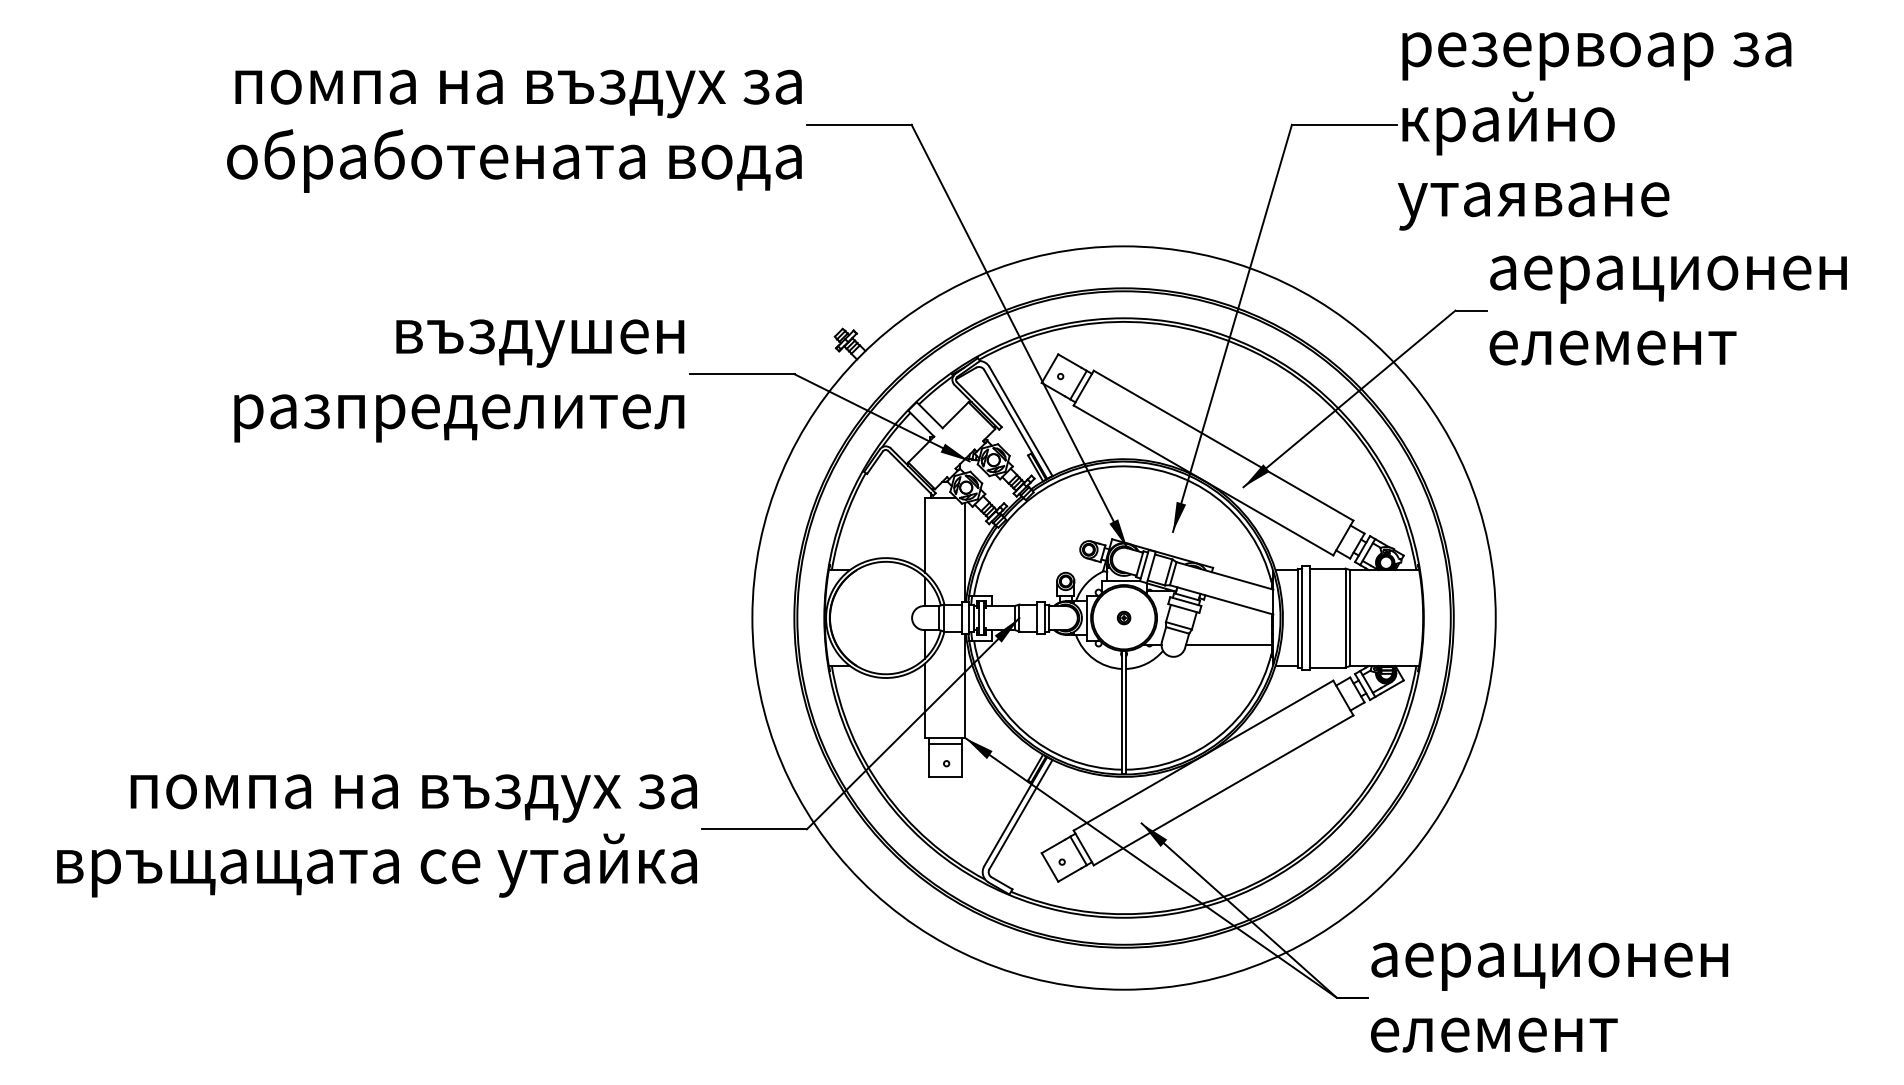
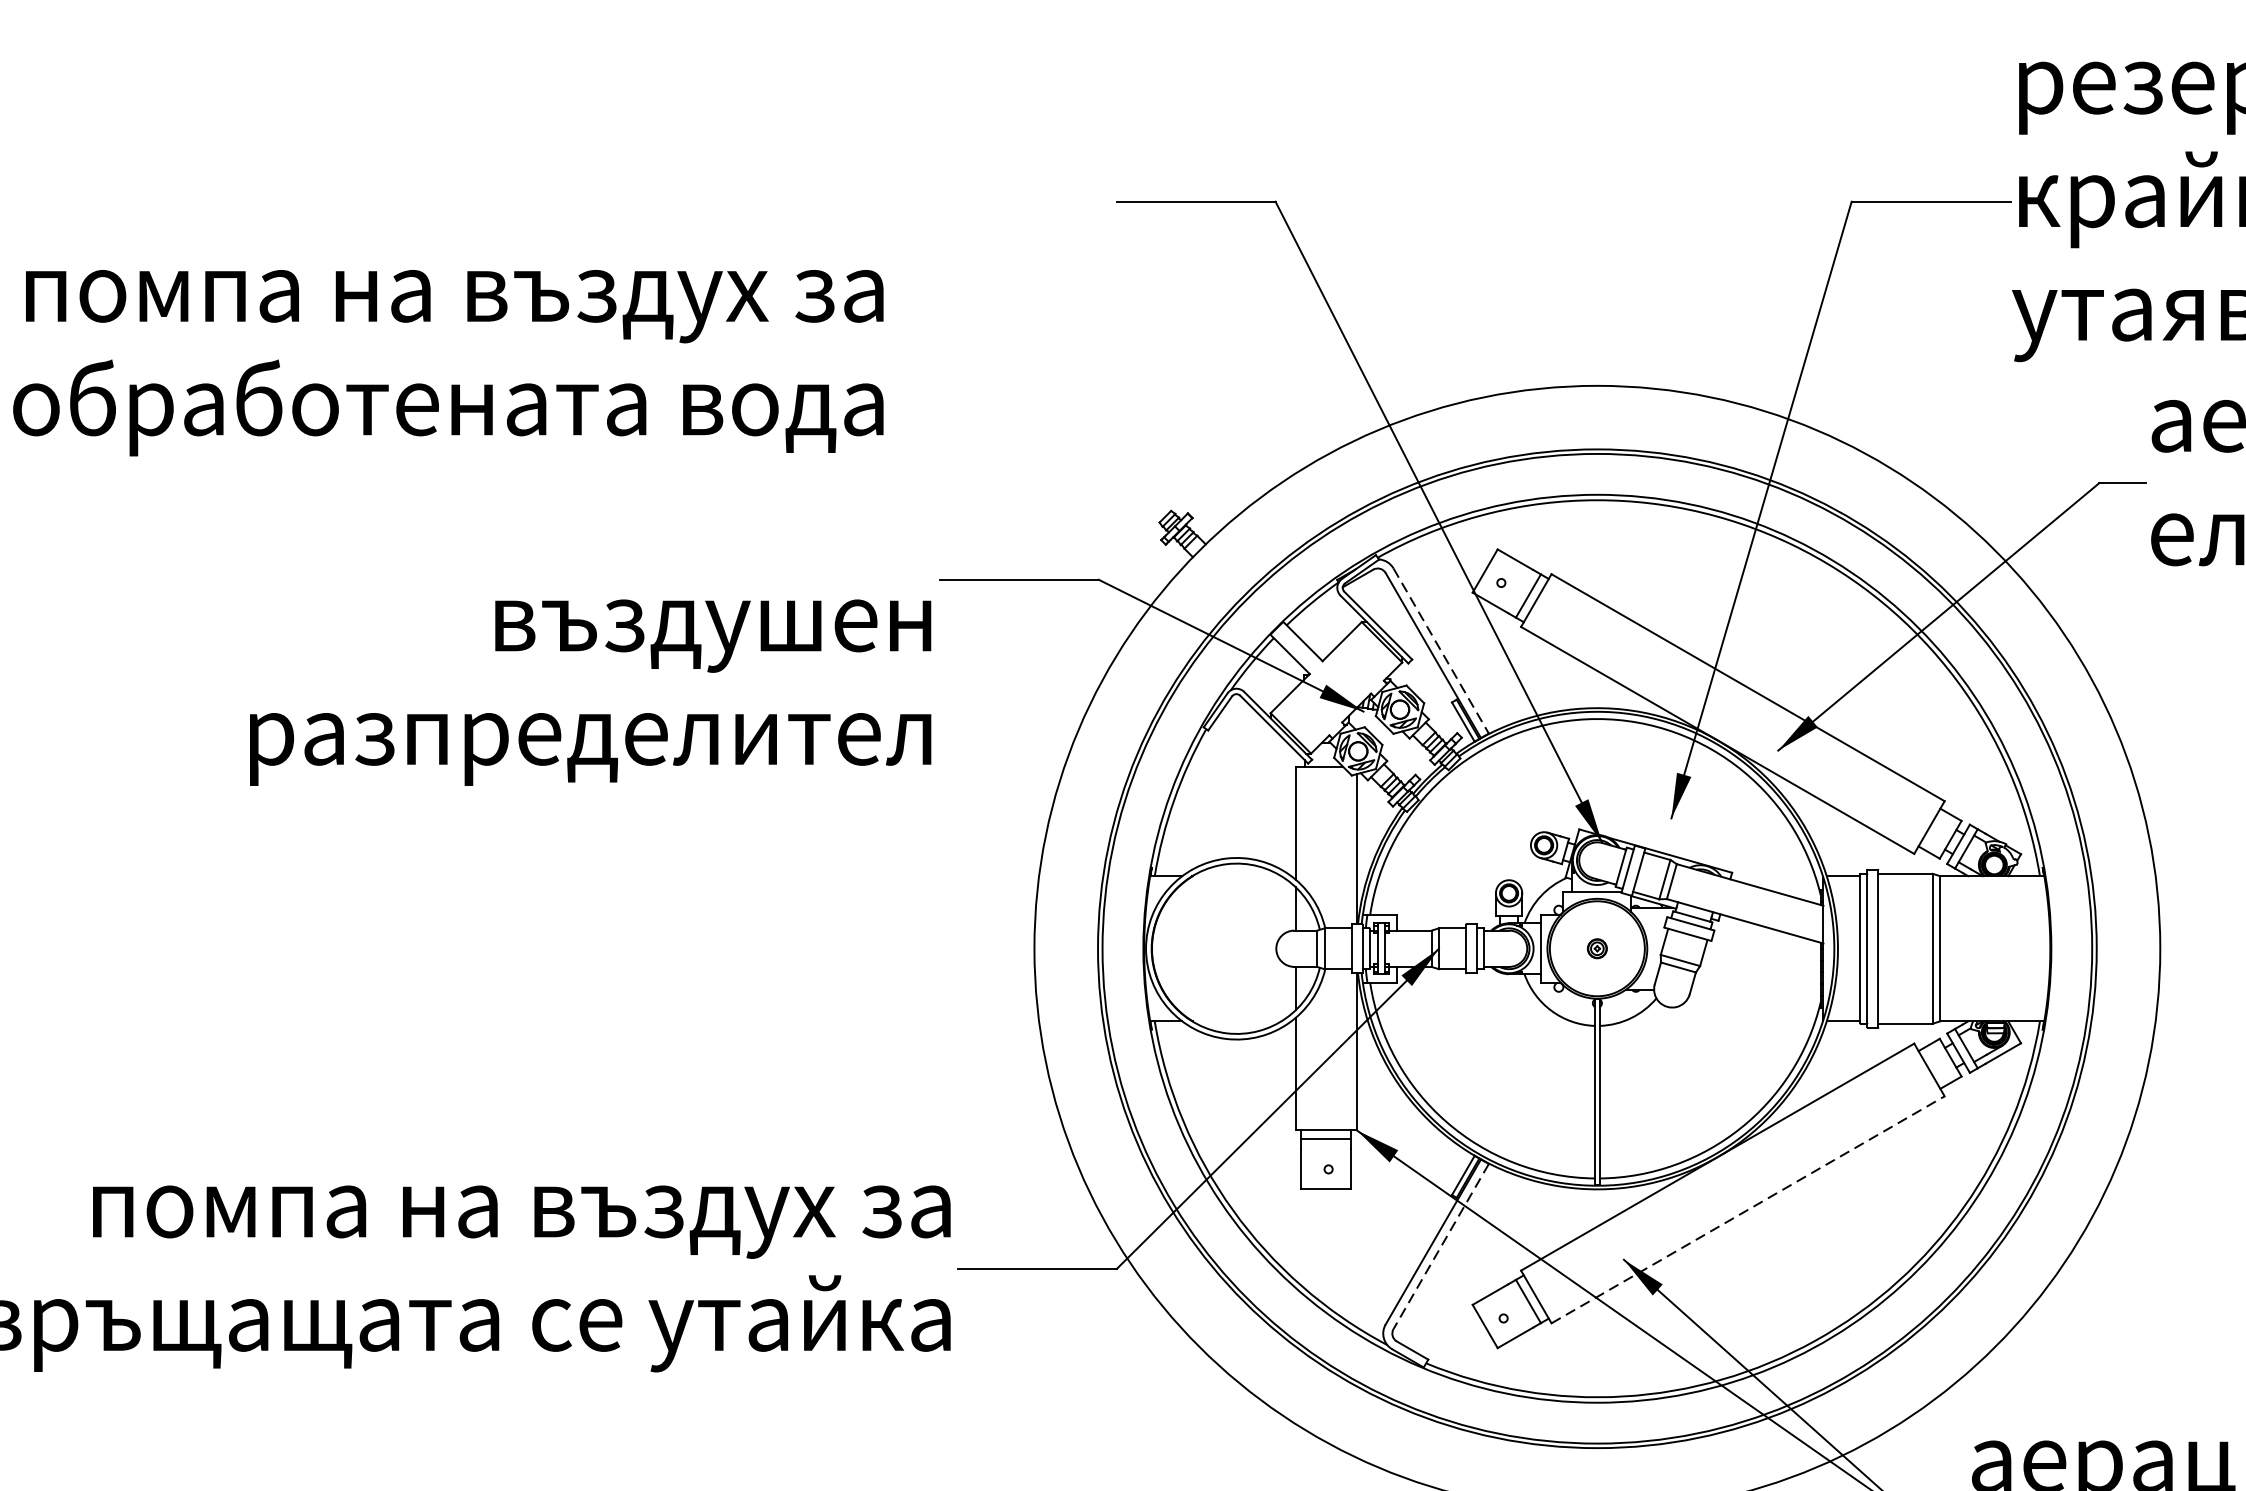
text: (514, 130) -> (448, 361), moved
text: (459, 380) -> (590, 691), moved
line: (1020, 421) -> (1440, 651), solid -> dashed
line: (1228, 645) -> (1755, 990), removed
line: (1223, 790) -> (1747, 1209), solid -> dashed
line: (1020, 814) -> (1440, 1246), solid -> dashed

